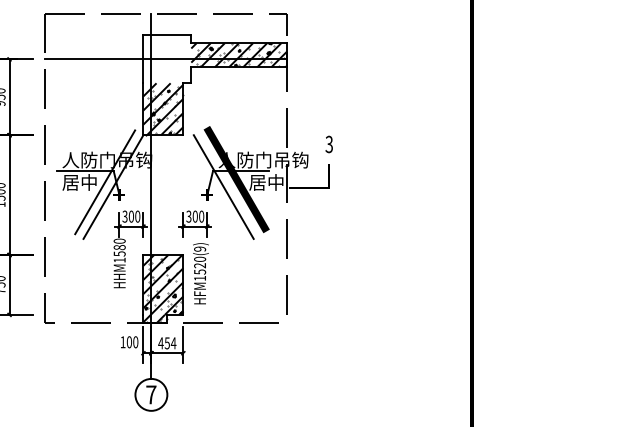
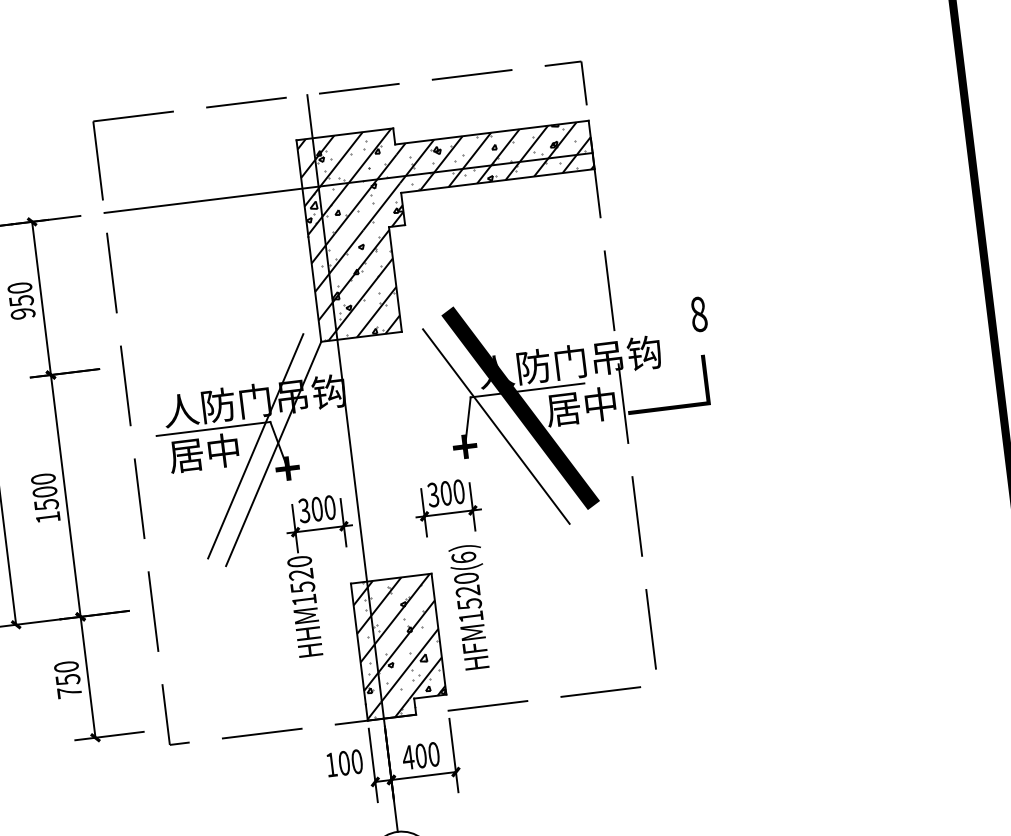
hatch: (167, 59) -> (351, 182), added
text: (329, 143) -> (699, 312), 3 -> 8
text: (119, 247) -> (300, 574), HHM1580 -> HHM1520
text: (200, 248) -> (464, 556), HFM1520(9) -> HFM1520(6)
text: (170, 343) -> (427, 755), 454 -> 400

